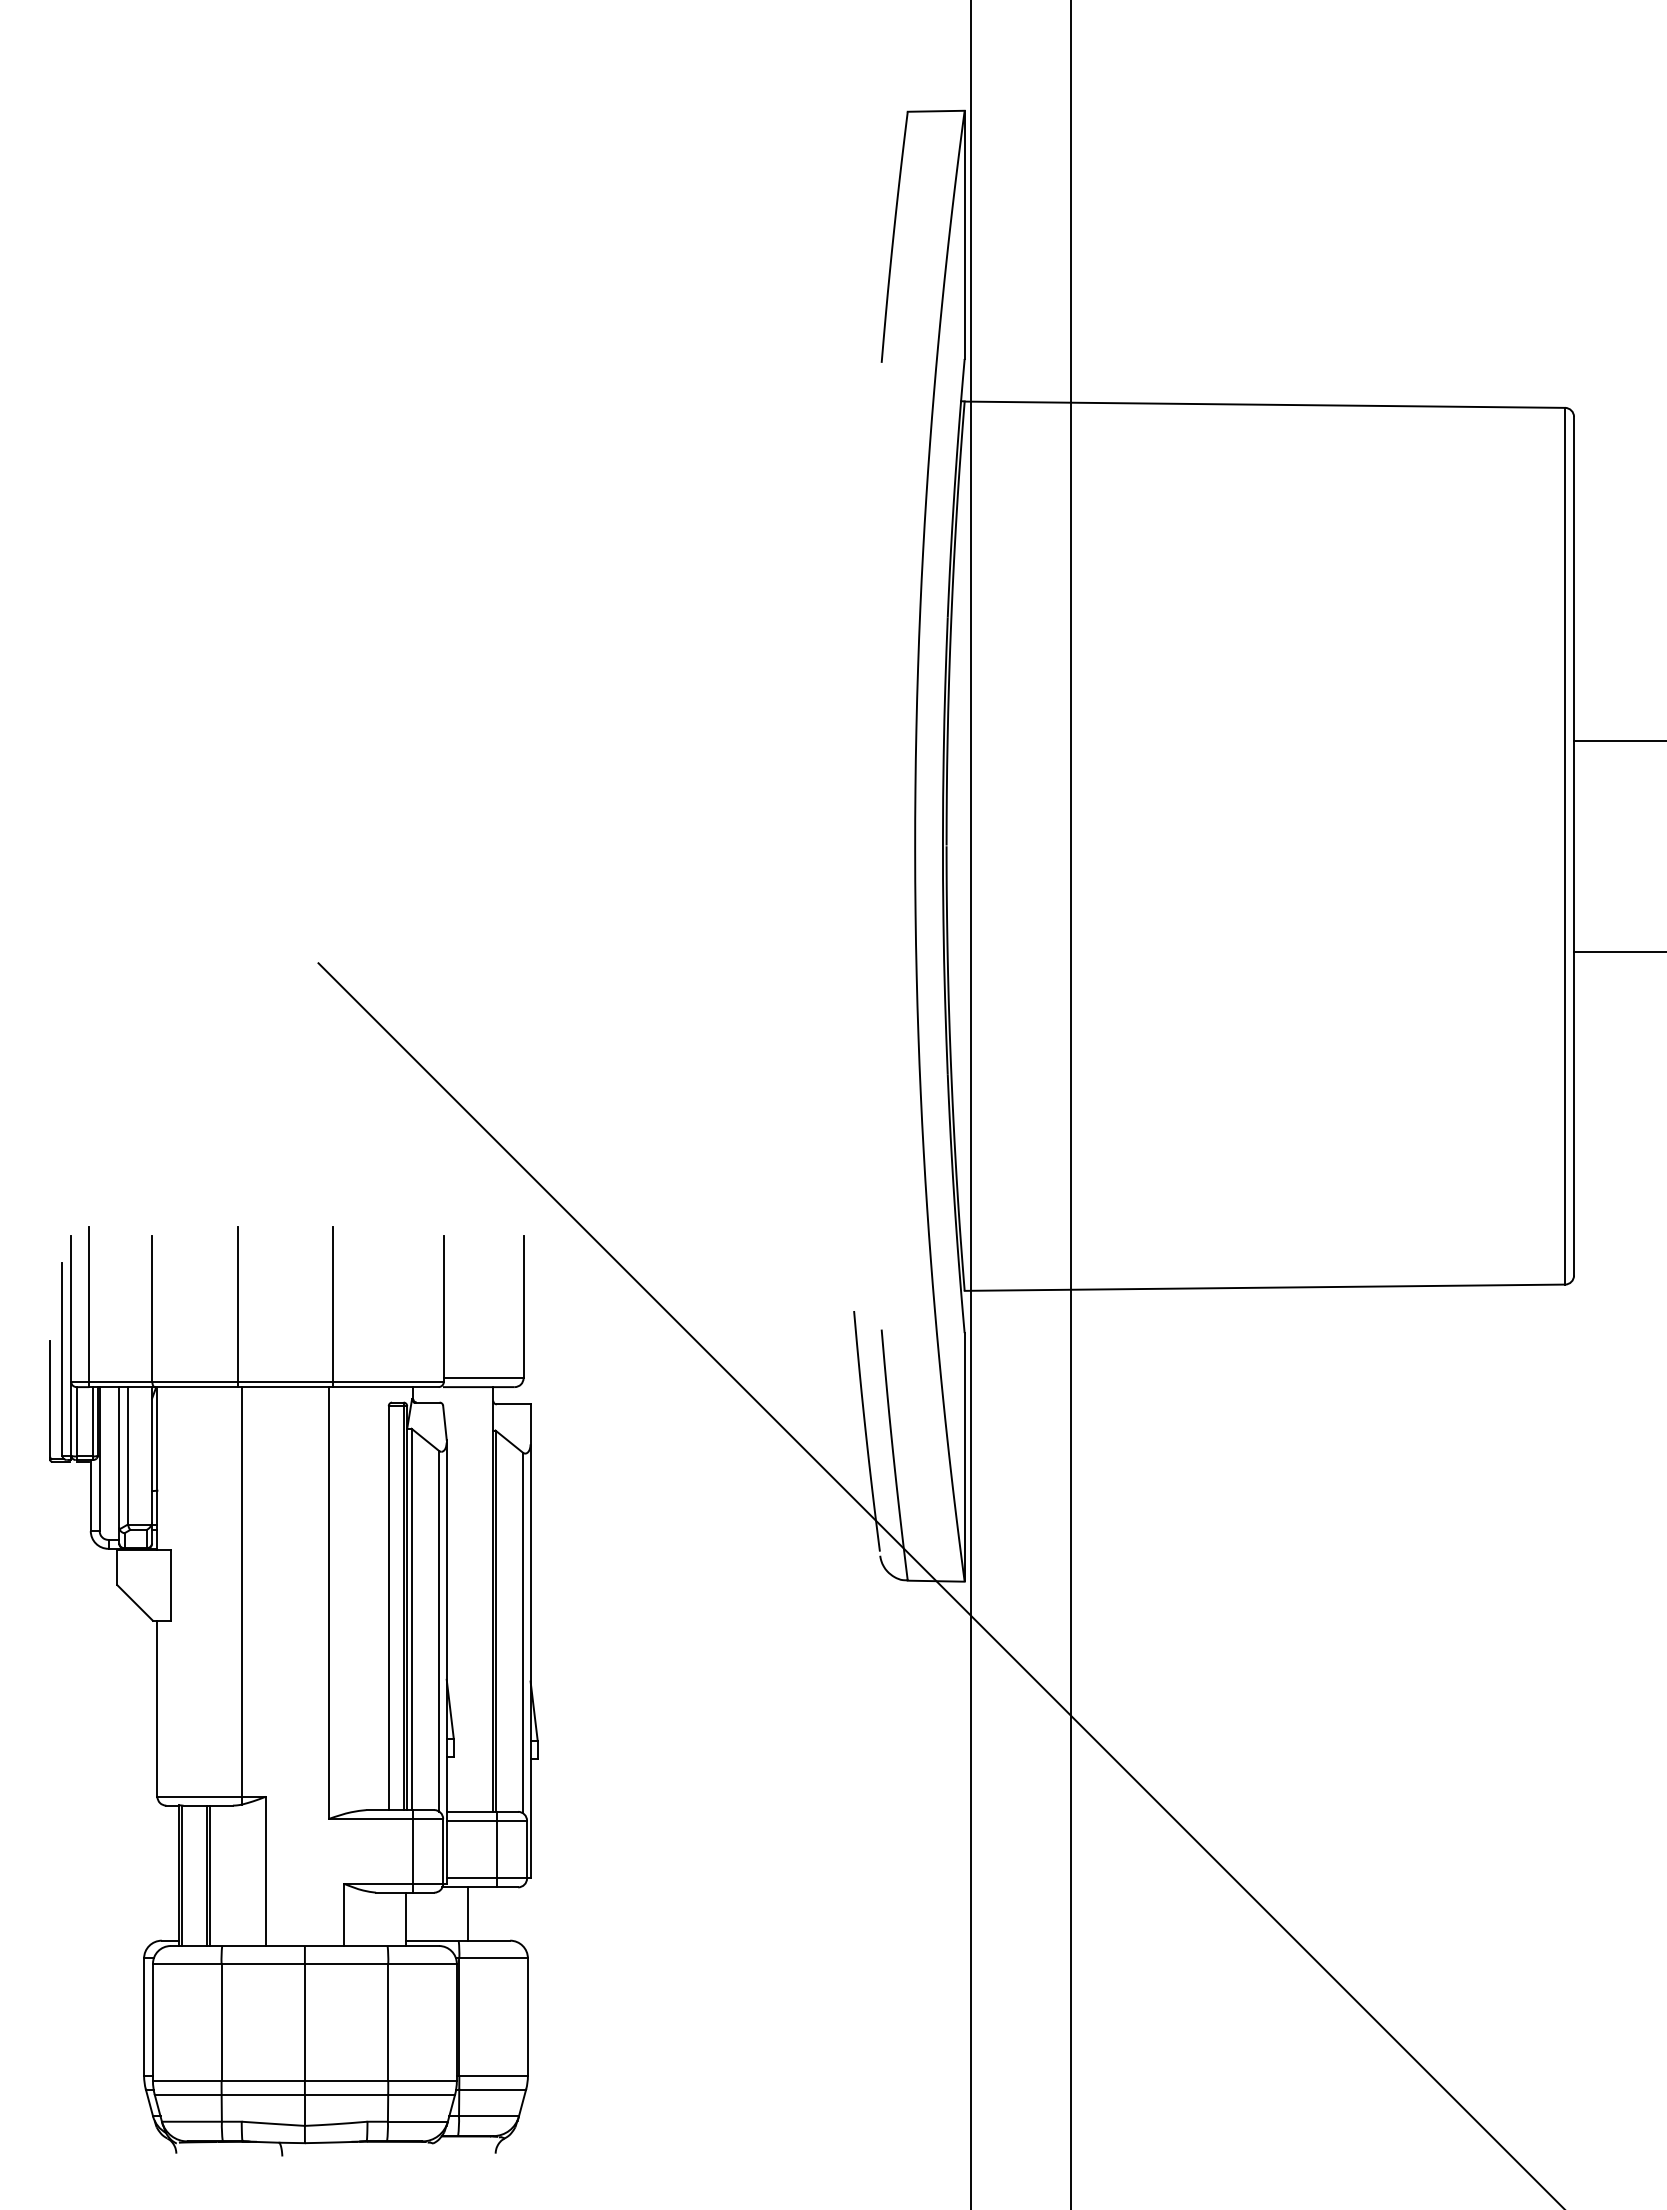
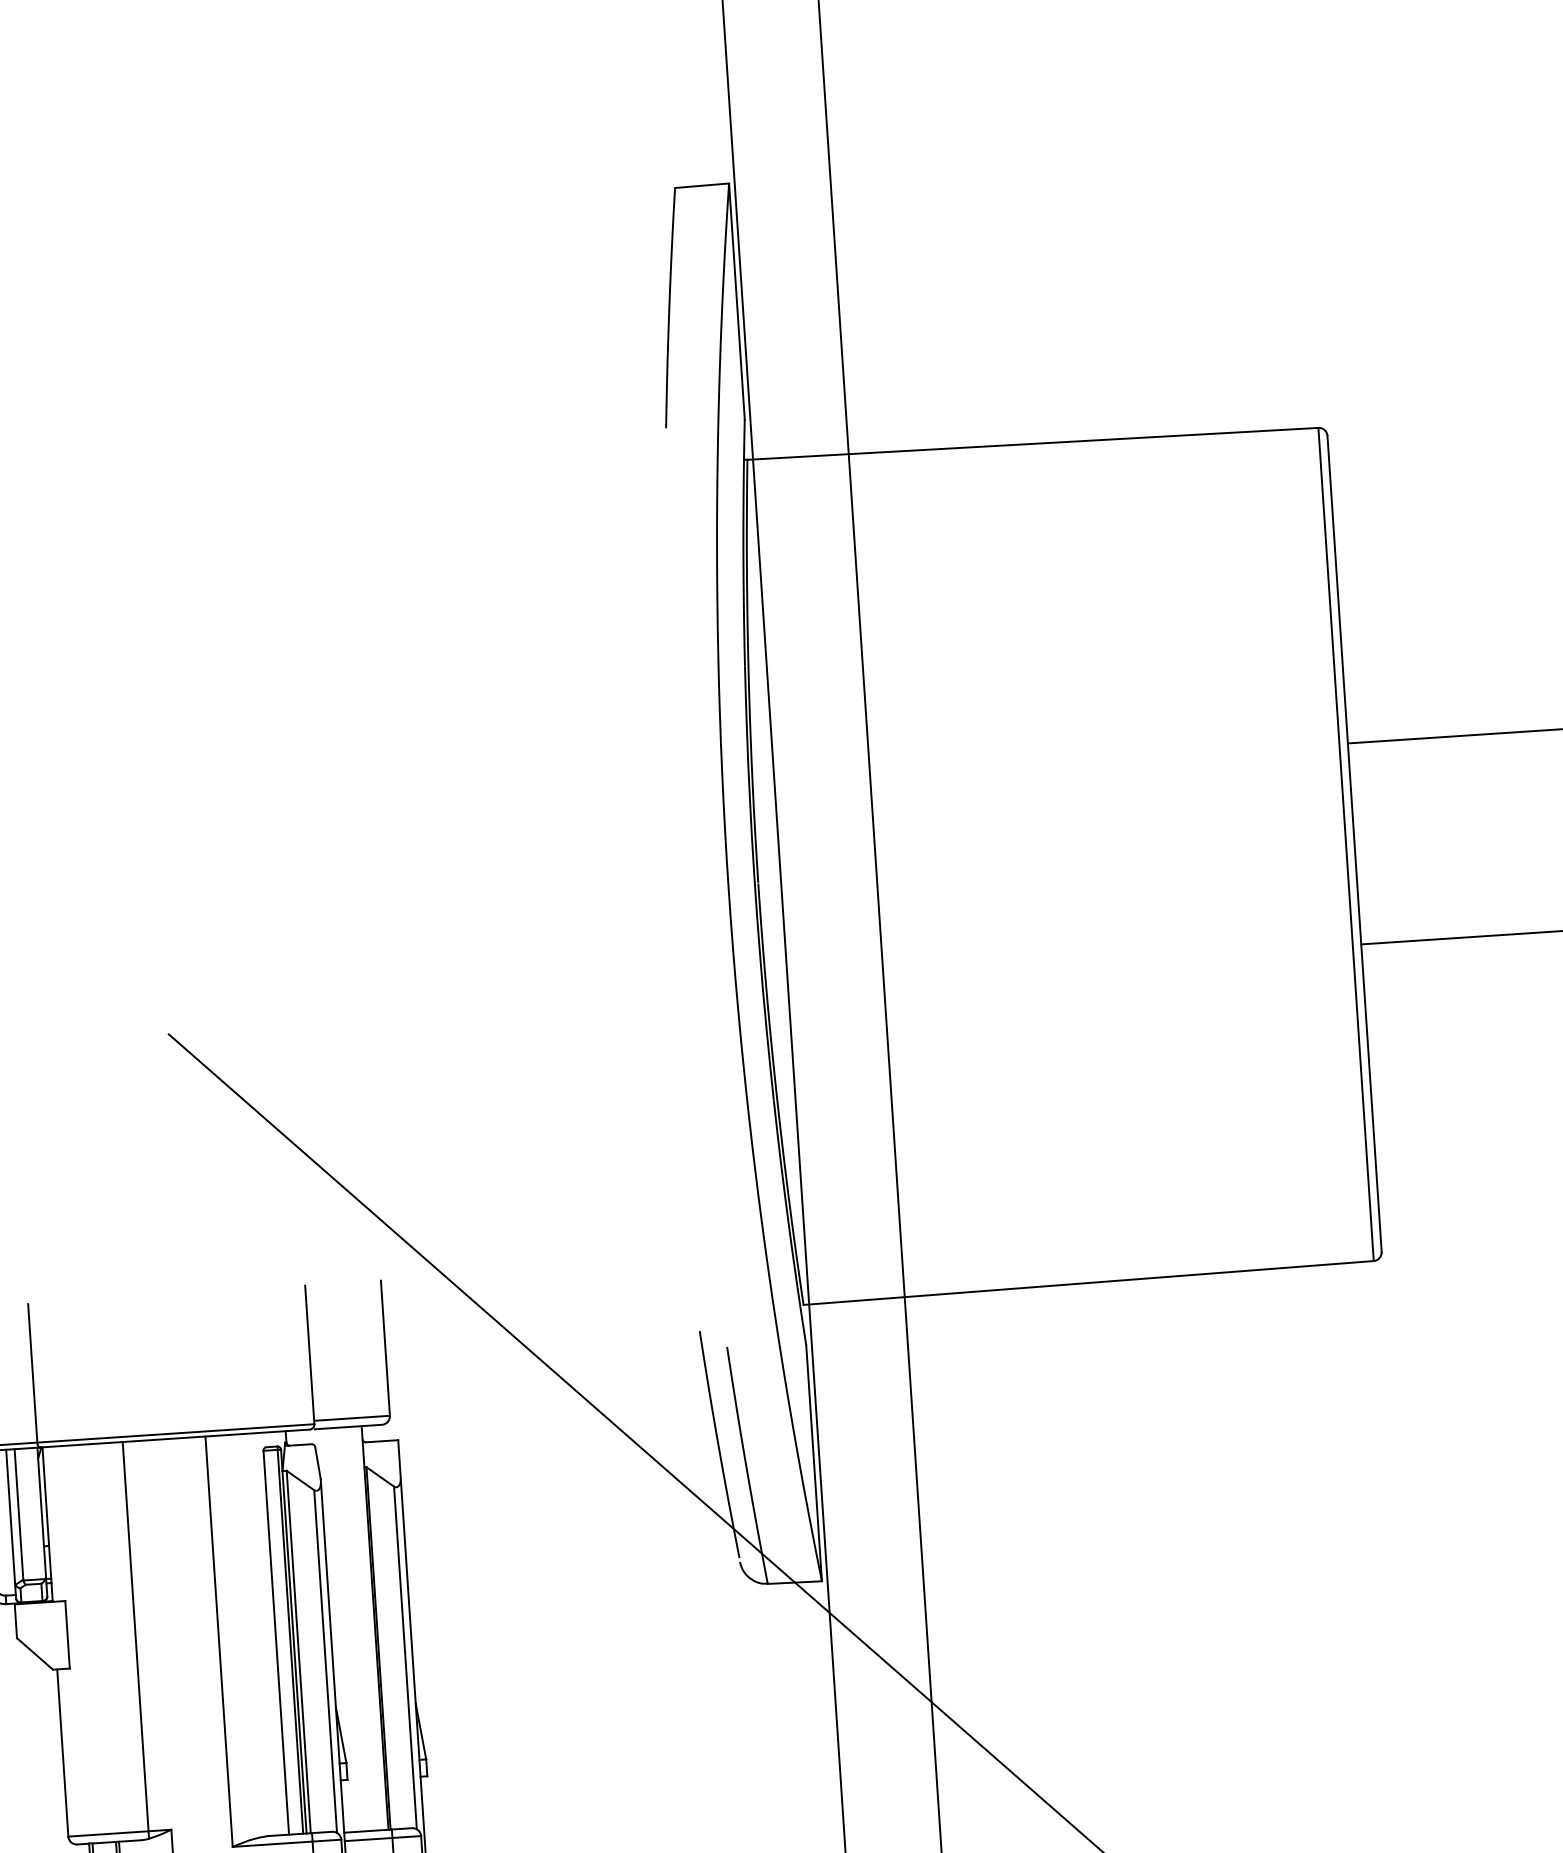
line: (237, 1307) -> (113, 1366), removed
line: (332, 1307) -> (203, 1360), removed

